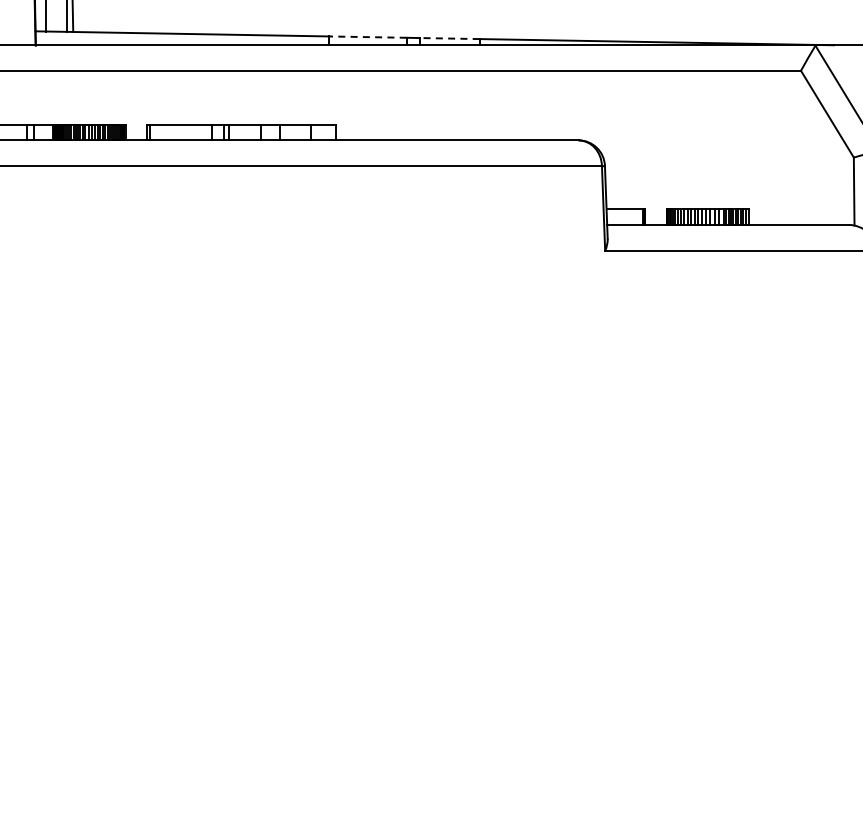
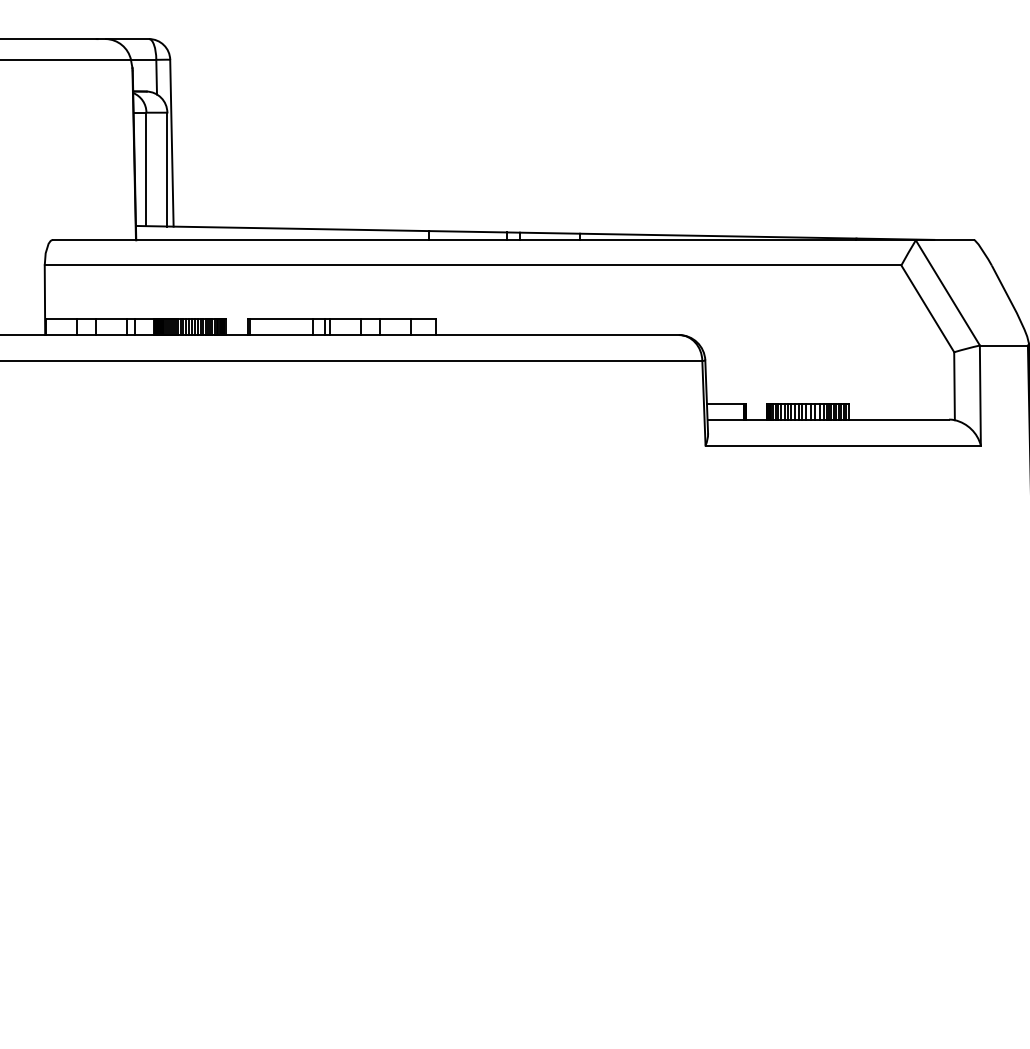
line: (368, 36) -> (468, 231), dashed -> solid
line: (449, 38) -> (549, 233), dashed -> solid

